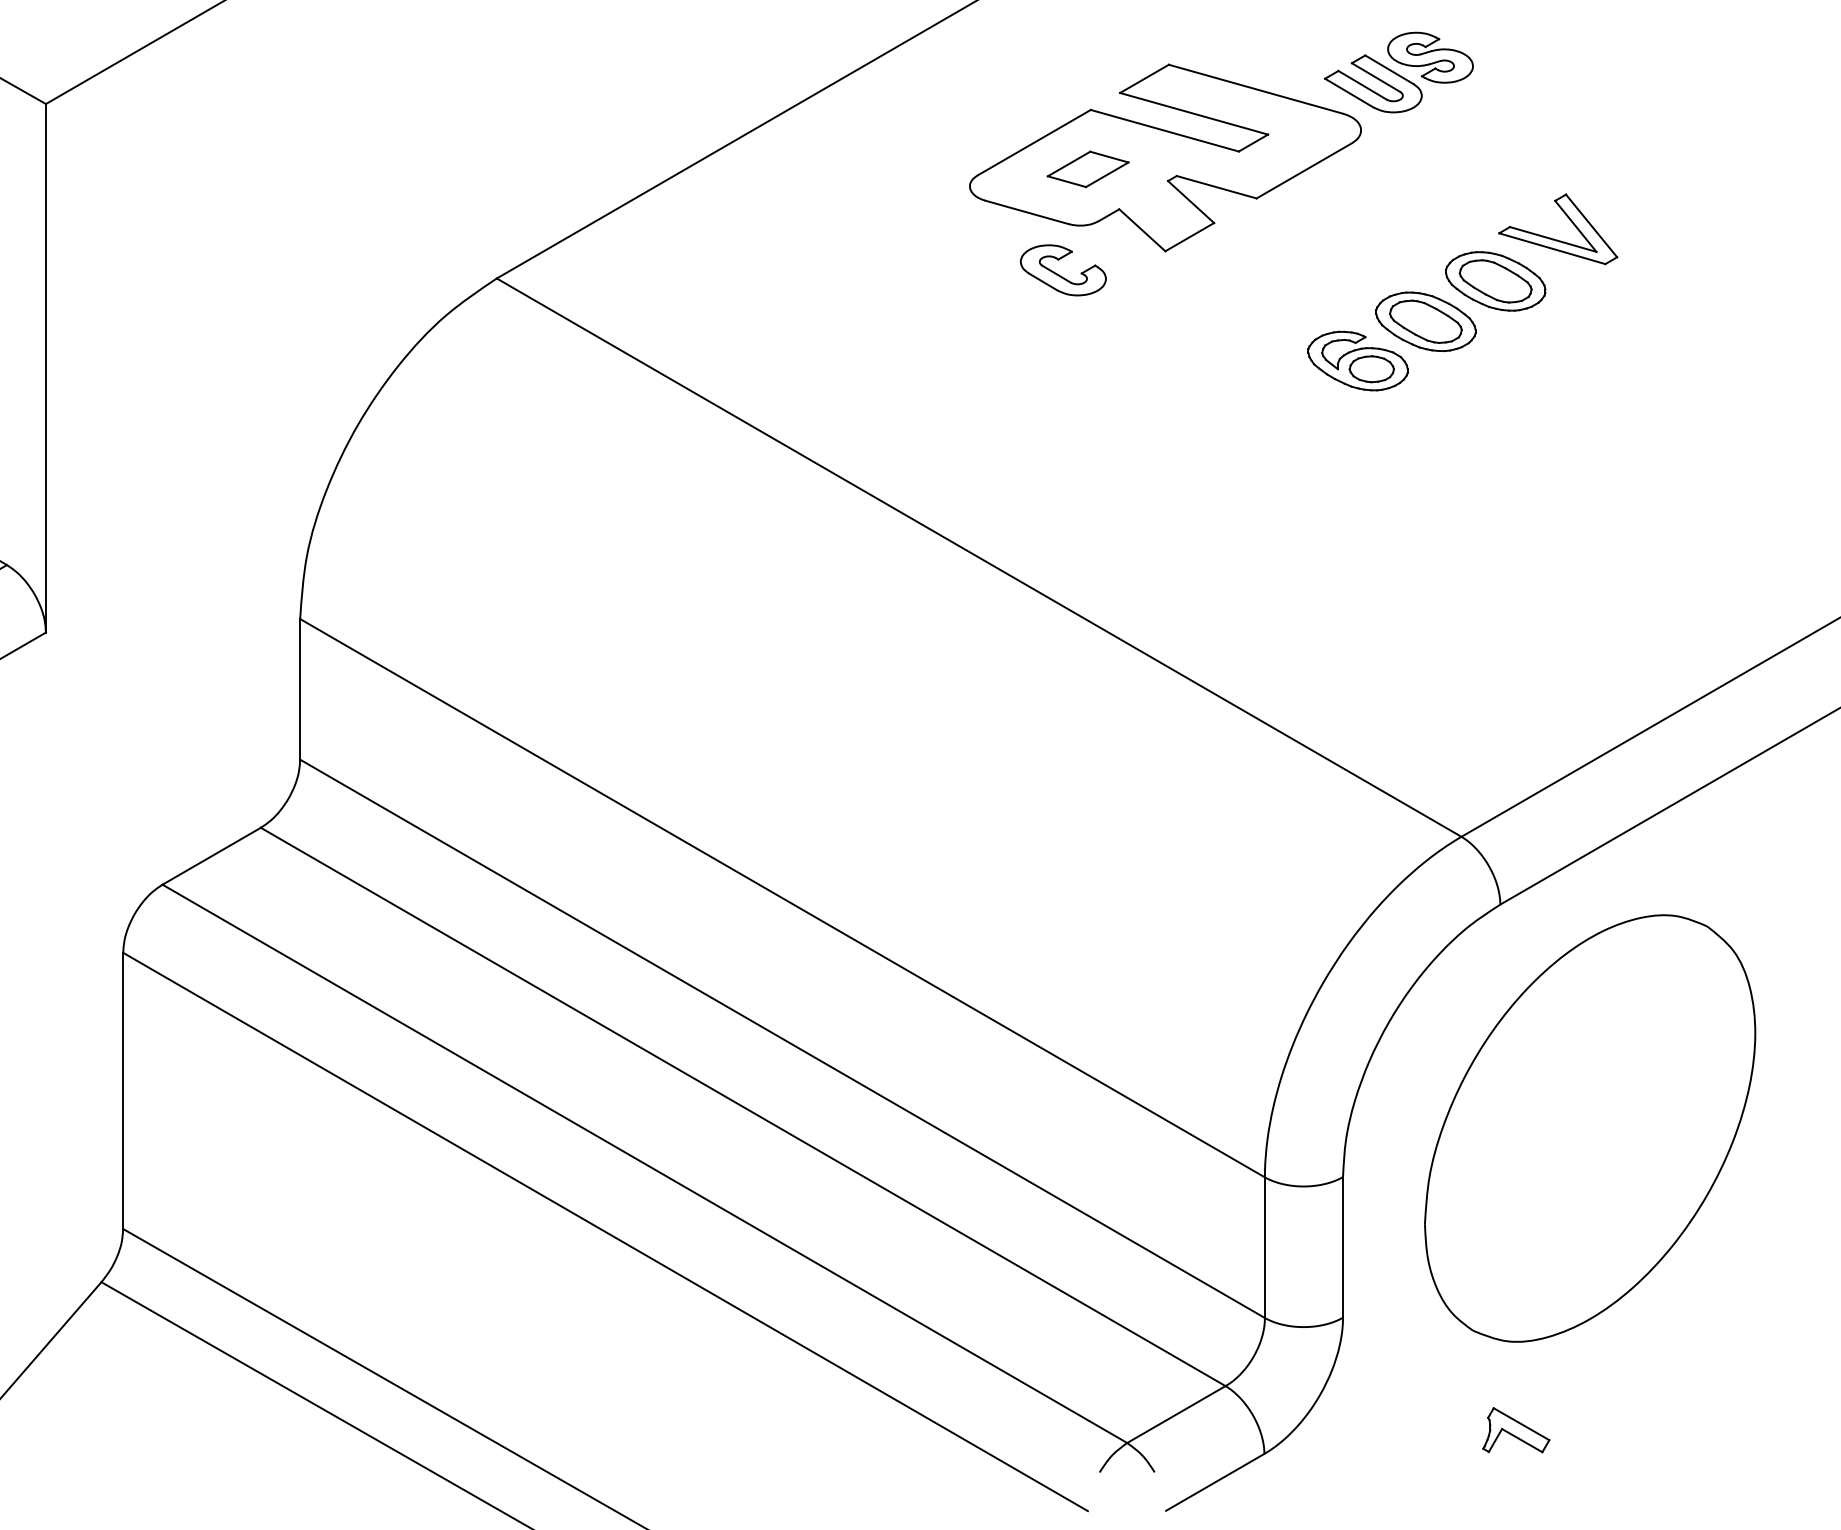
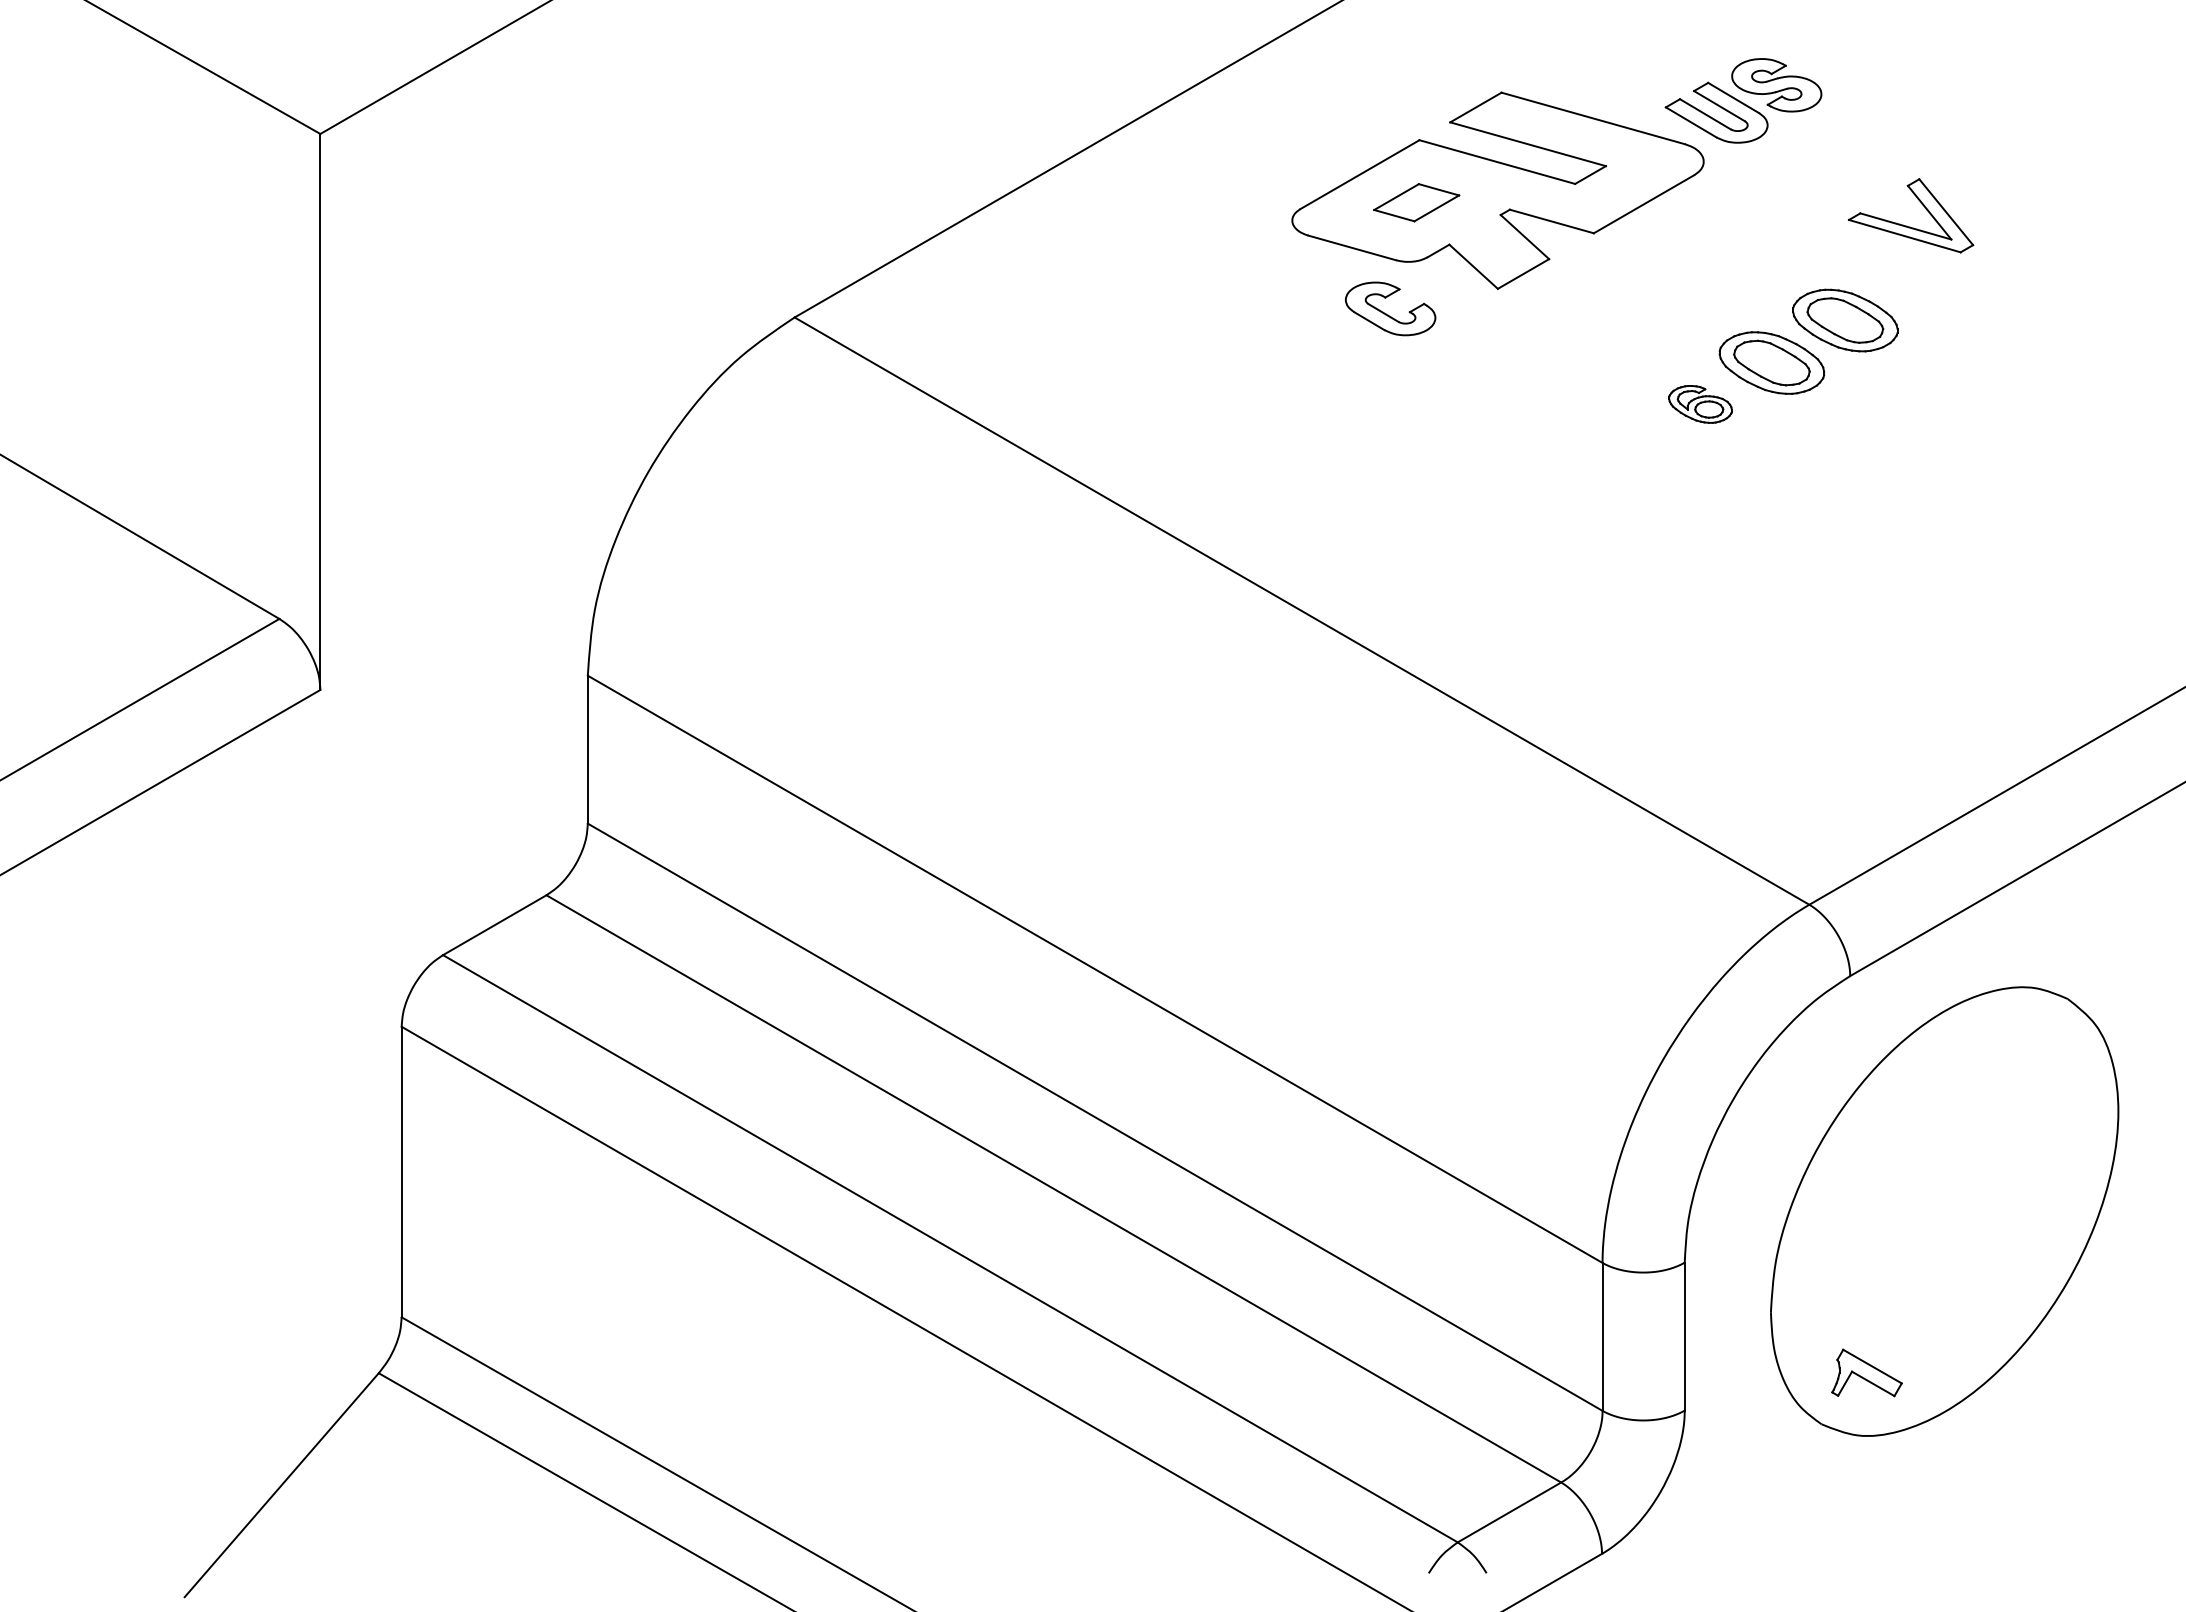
part: (1557, 239) -> (1910, 226), moved
part: (1358, 361) -> (1700, 404), size x0.6
part: (1515, 1429) -> (1866, 1372), moved

